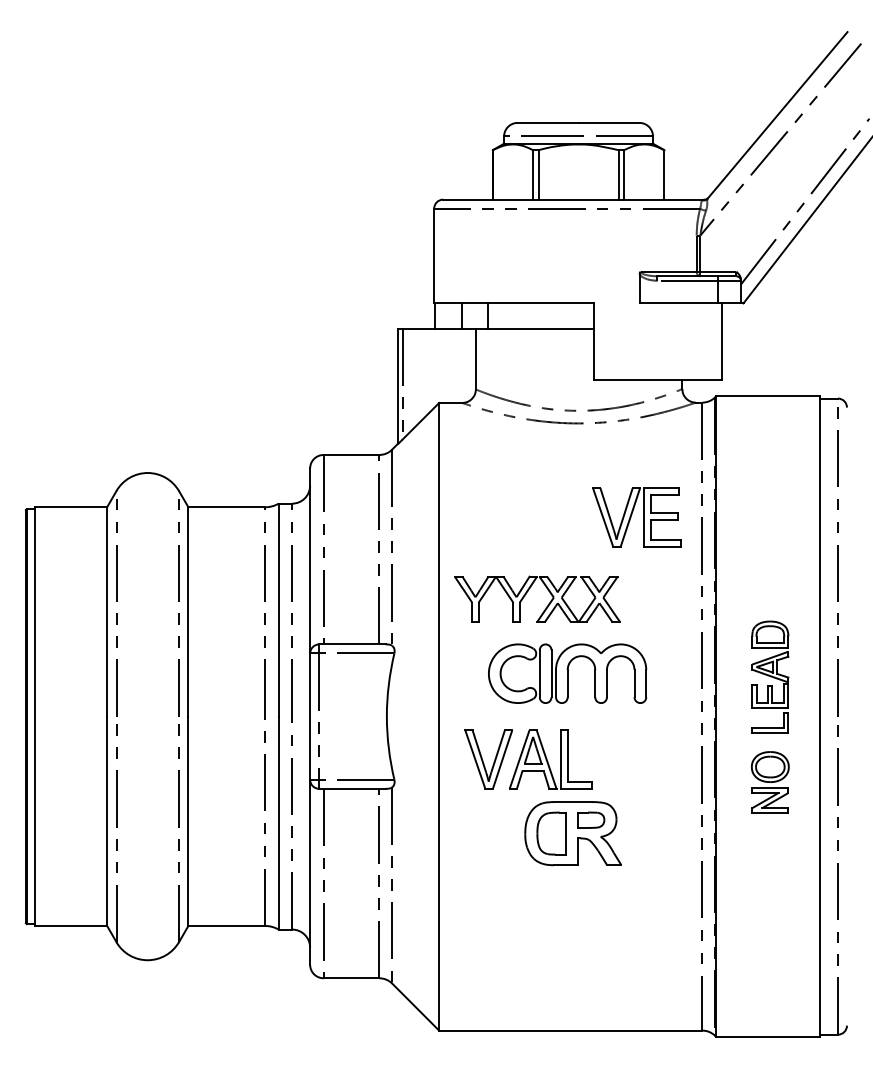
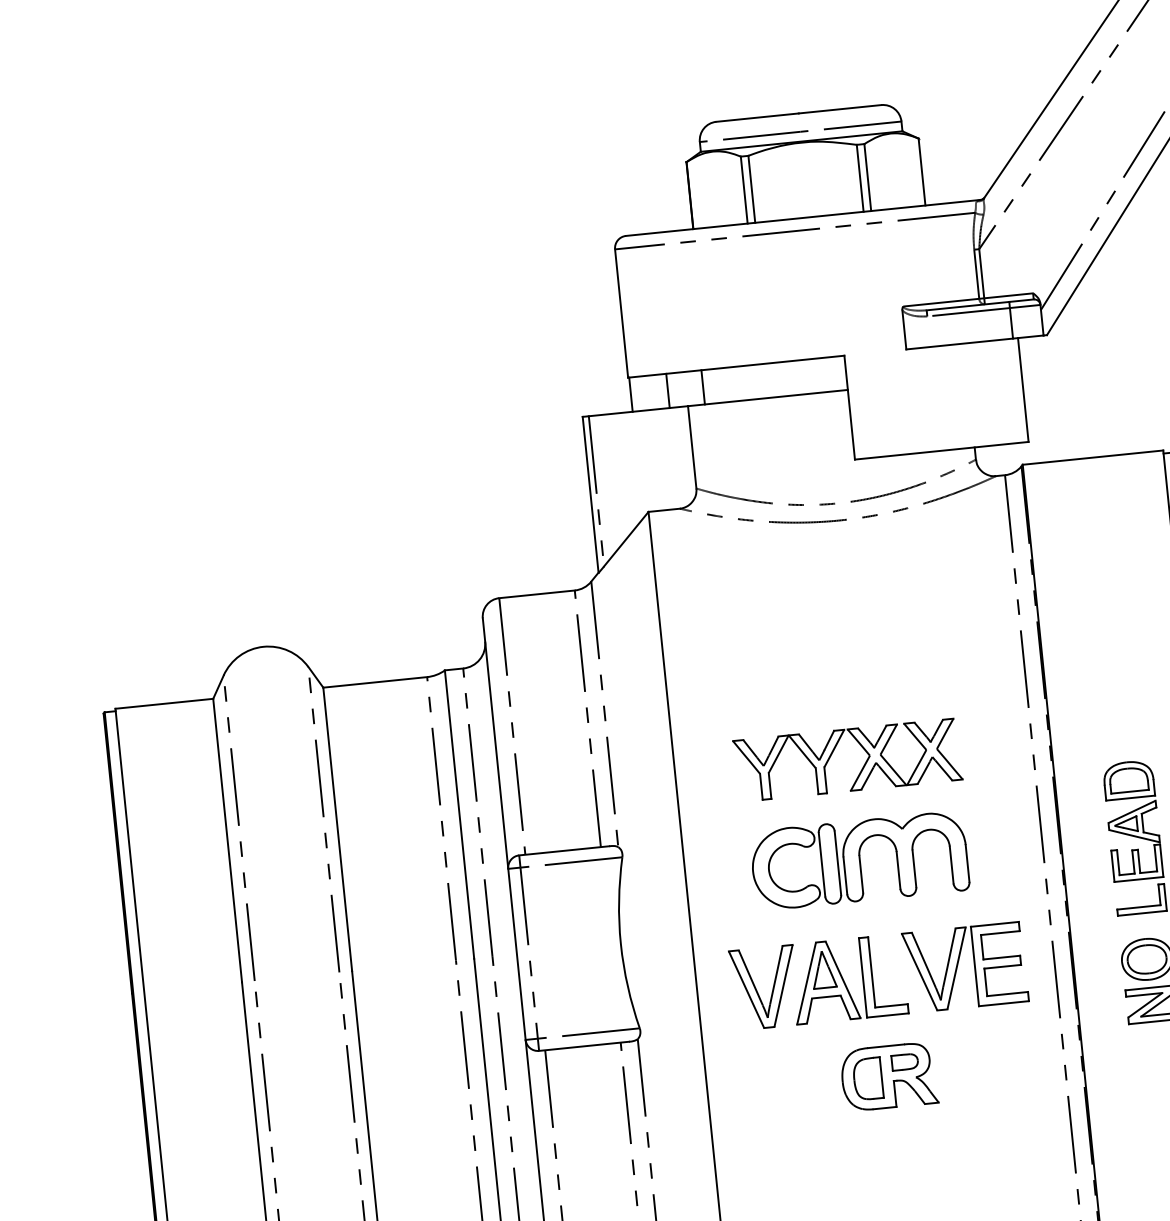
part: (636, 517) -> (964, 967), moved
part: (528, 591) -> (834, 750), moved
part: (572, 833) -> (888, 1076), size x0.71

